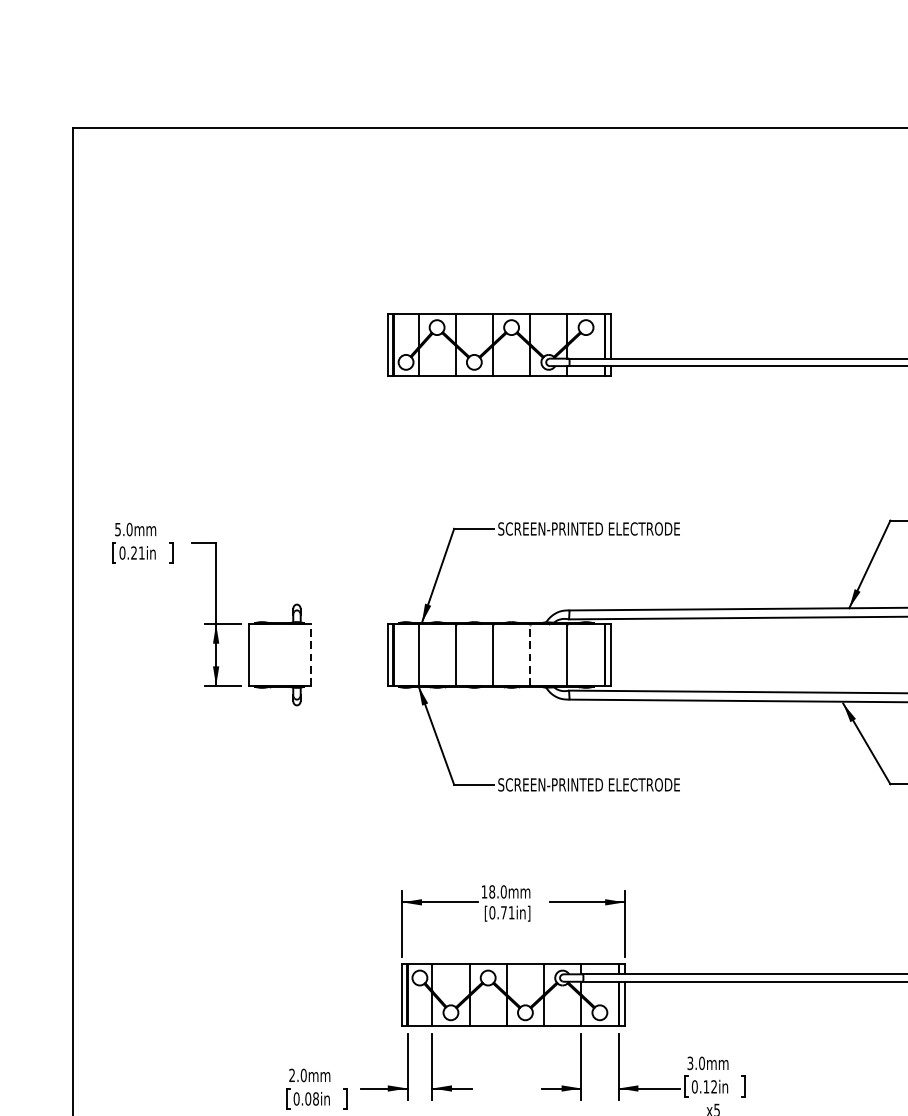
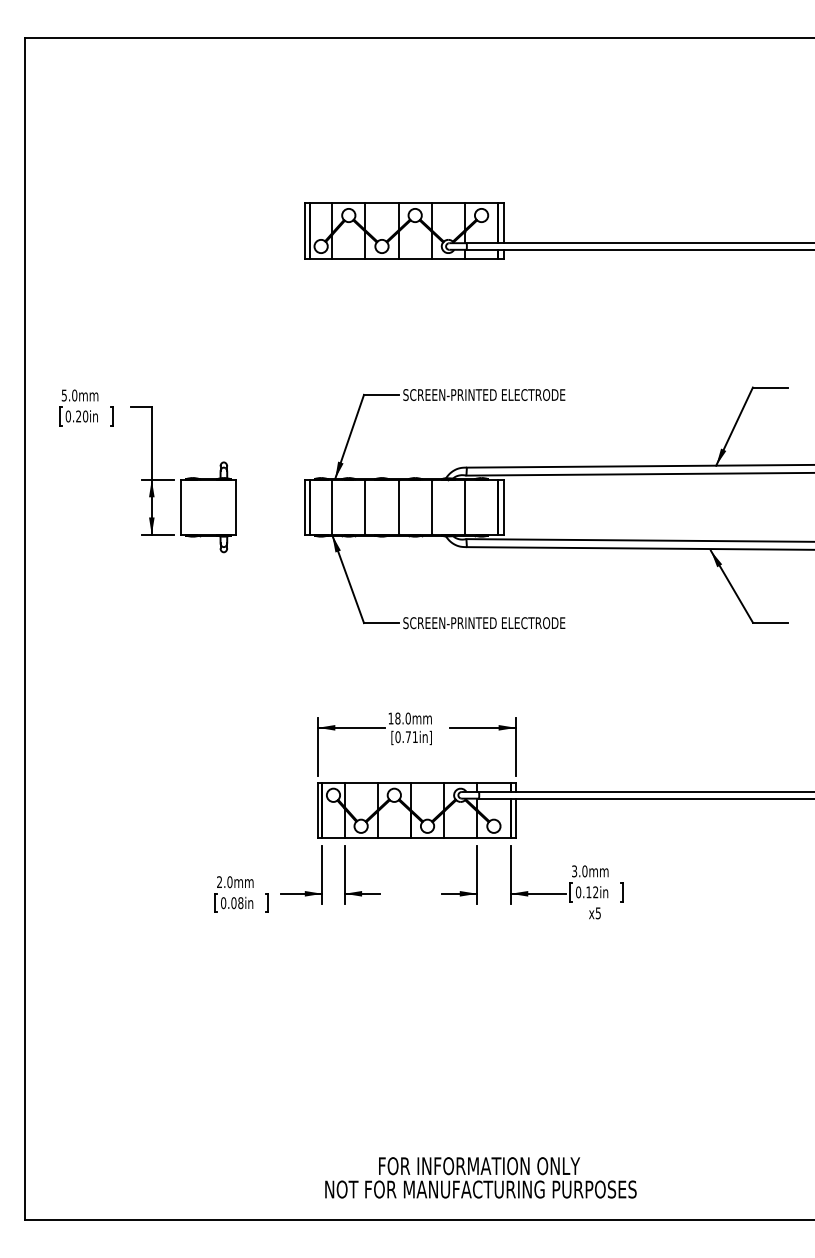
text: (141, 553) -> (85, 416), 0.21in -> 0.20in
line: (311, 655) -> (236, 507), dashed -> solid
line: (529, 655) -> (431, 507), dashed -> solid

